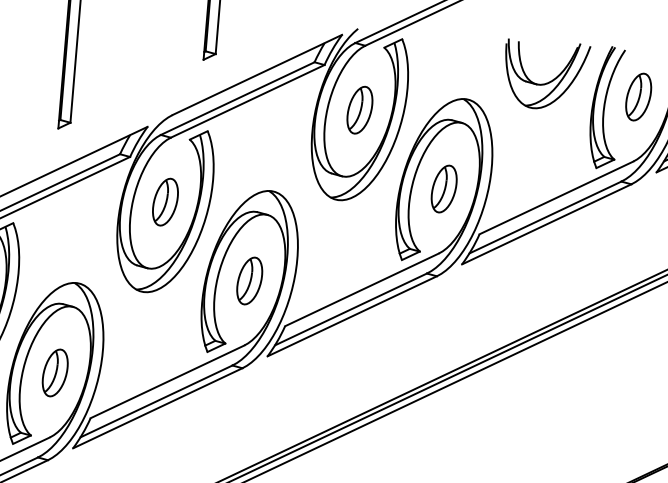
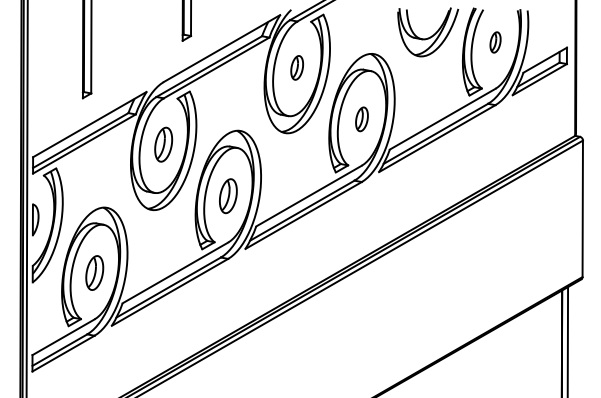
part: (638, 97) -> (495, 42), size x0.6
part: (358, 109) -> (296, 67), size x0.7
part: (443, 189) -> (361, 119), size x0.7

